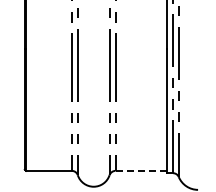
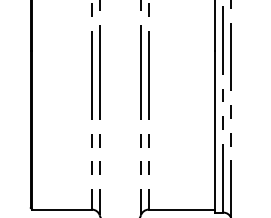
line: (141, 170) -> (182, 209), dashed -> solid

